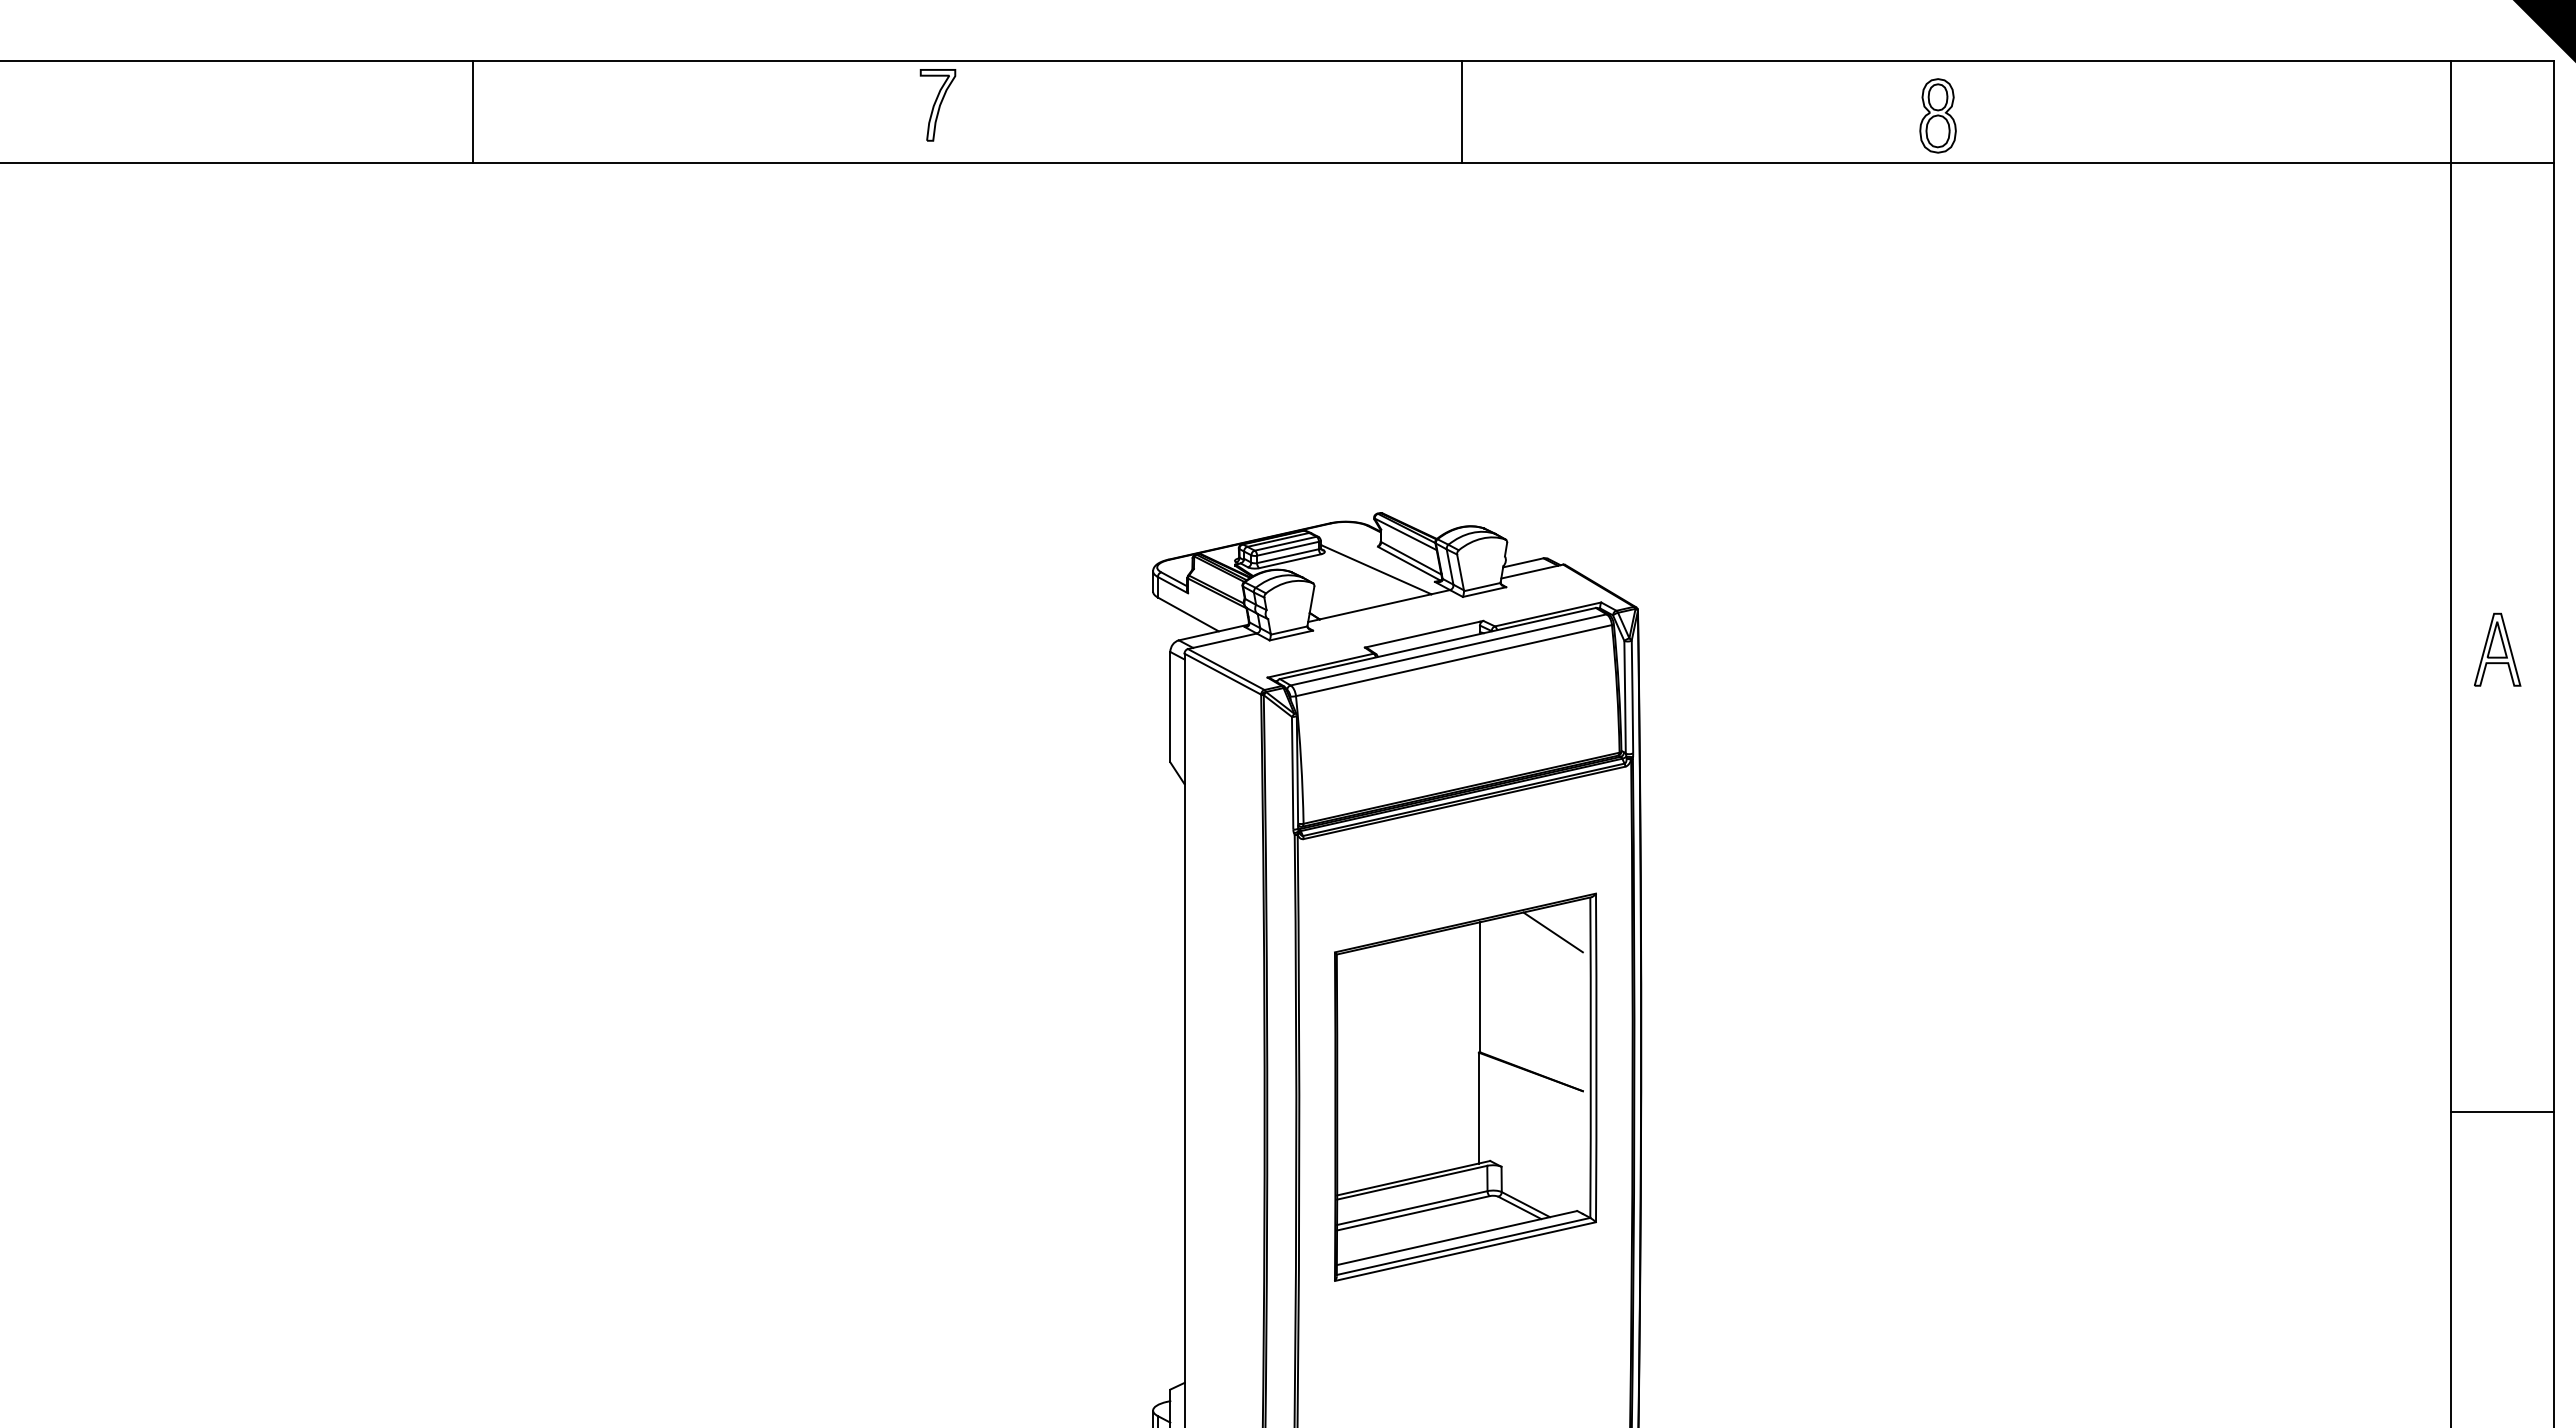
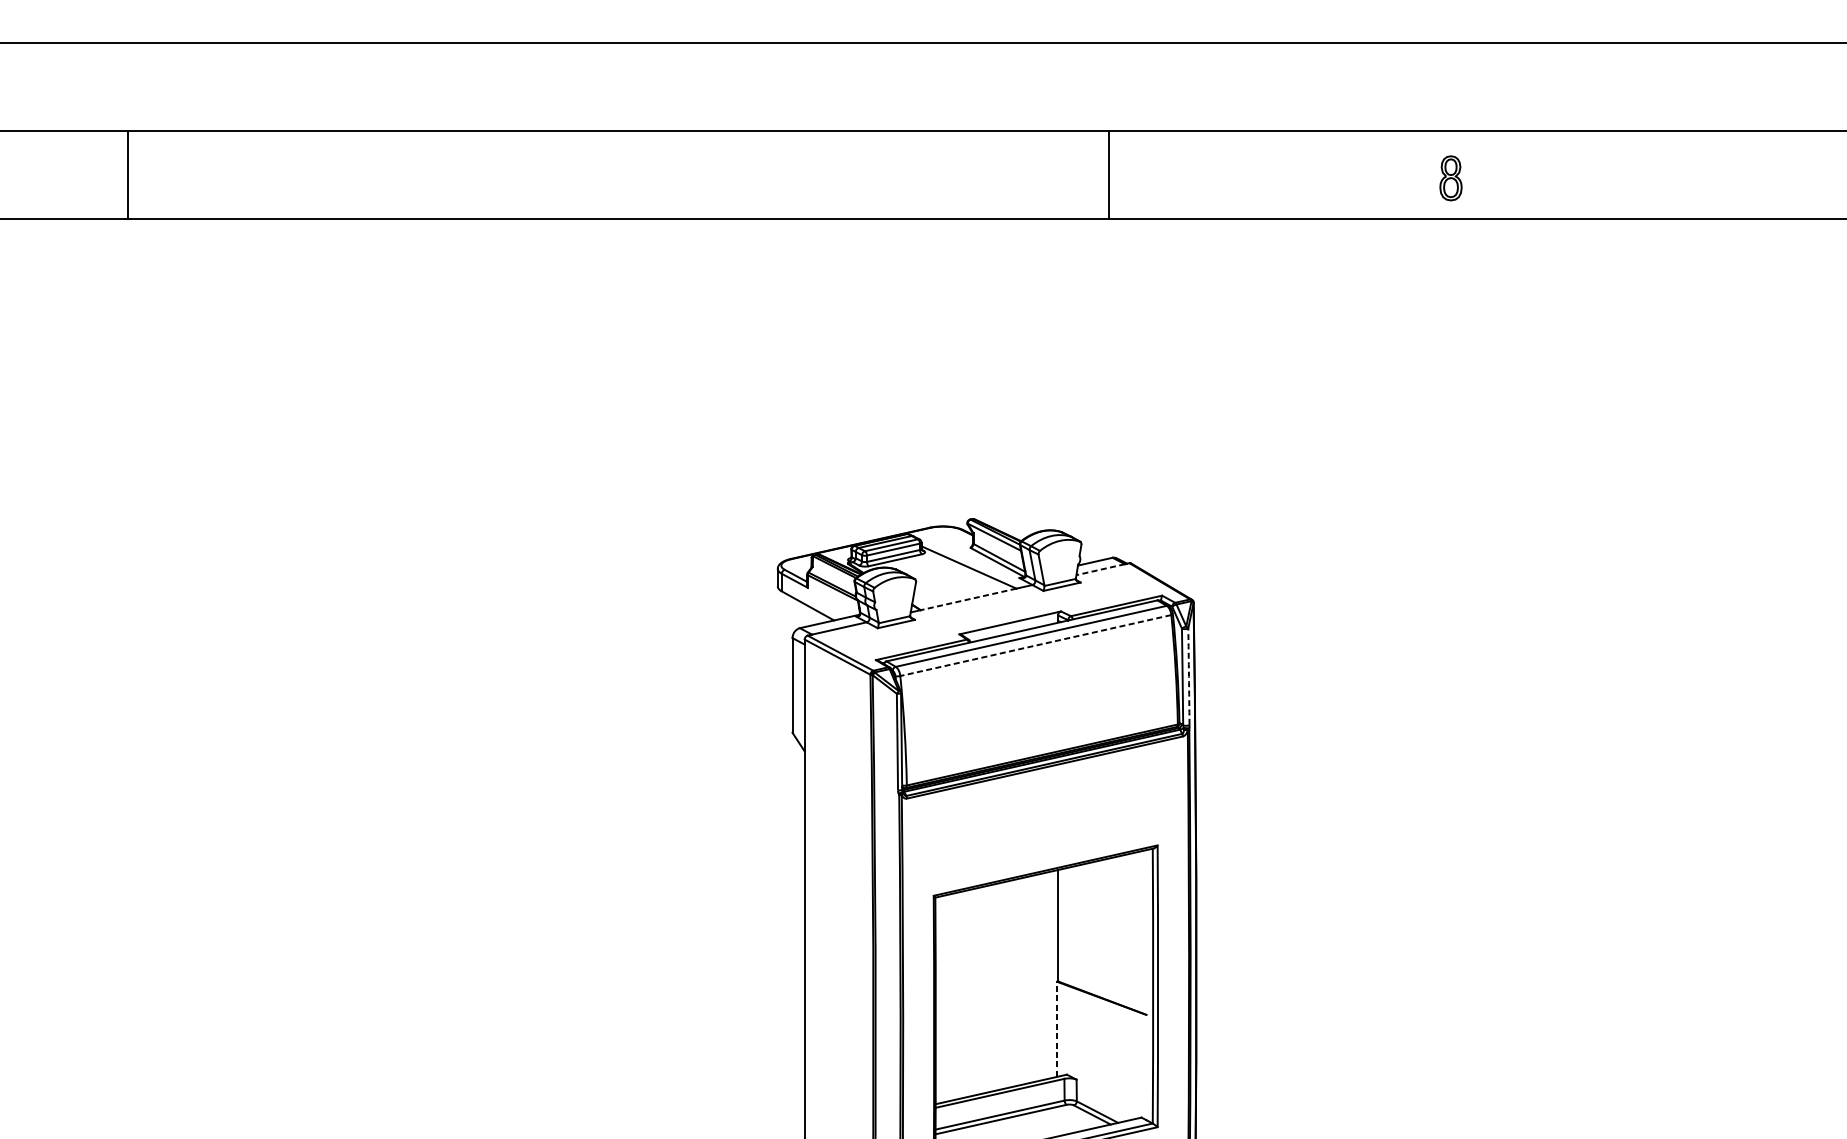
part: (937, 105) -> (592, 169), removed
line: (472, 111) -> (127, 174), moved
line: (1461, 111) -> (1108, 174), moved
part: (1937, 115) -> (1450, 177), size x0.7
line: (1529, 572) -> (1100, 569), solid -> dashed
line: (1375, 606) -> (968, 599), solid -> dashed
line: (1454, 660) -> (1036, 645), solid -> dashed
arc: (1632, 696) -> (1188, 676), solid -> dashed
line: (1552, 932) -> (1120, 878), removed
line: (1478, 1107) -> (1056, 1028), solid -> dashed

